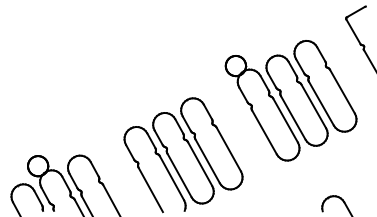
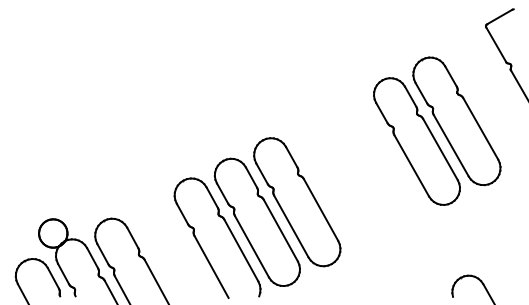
part: (262, 107) -> (368, 151), removed

